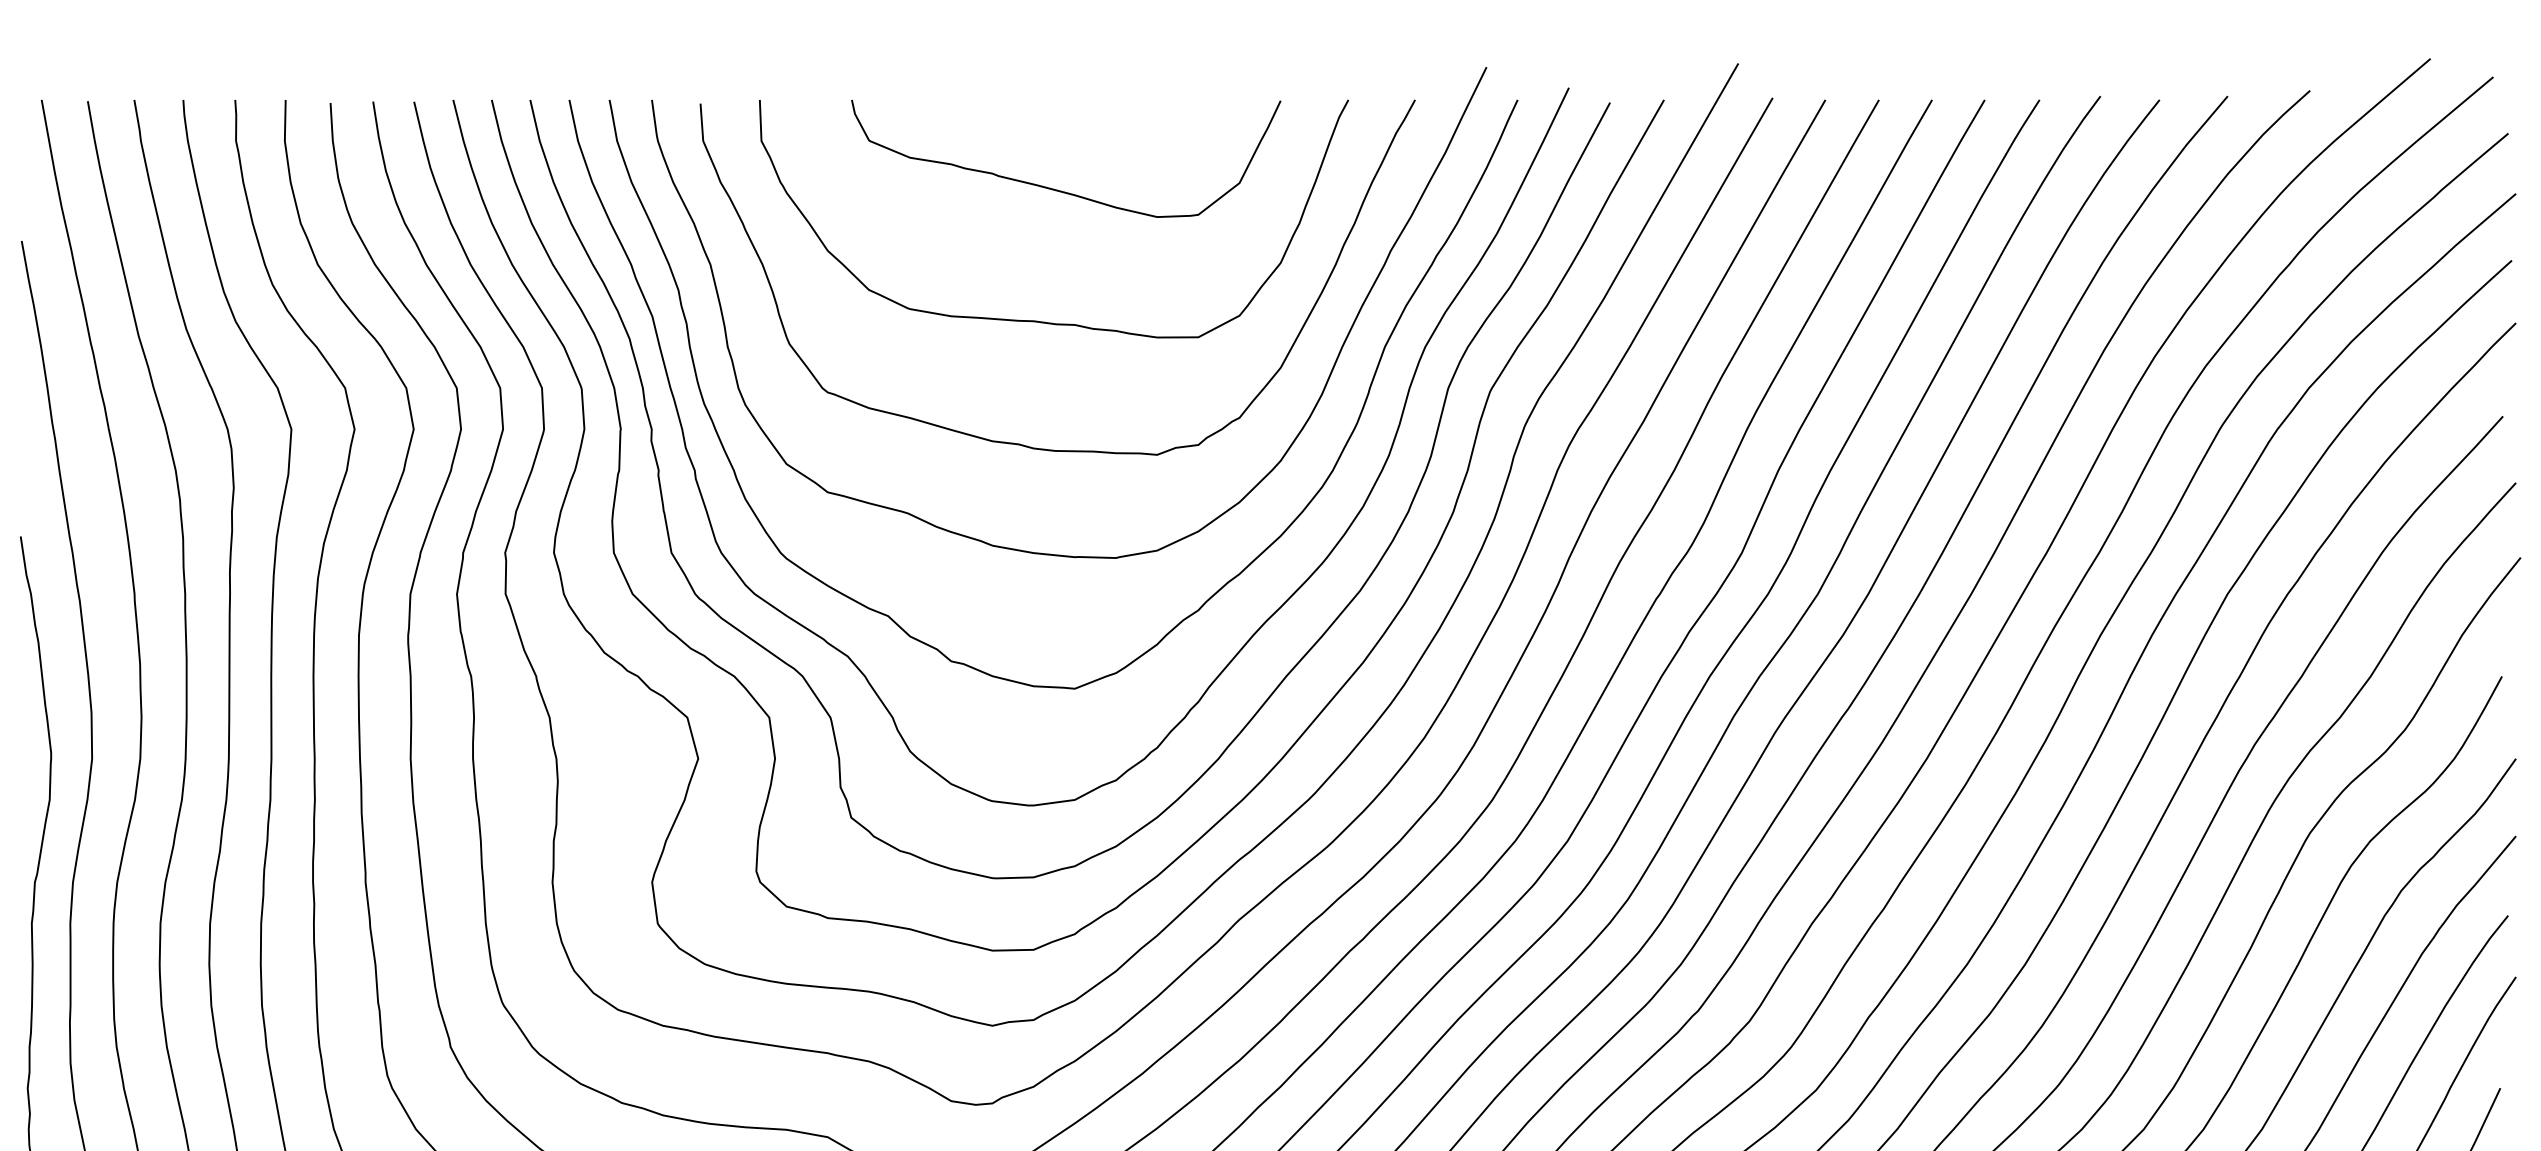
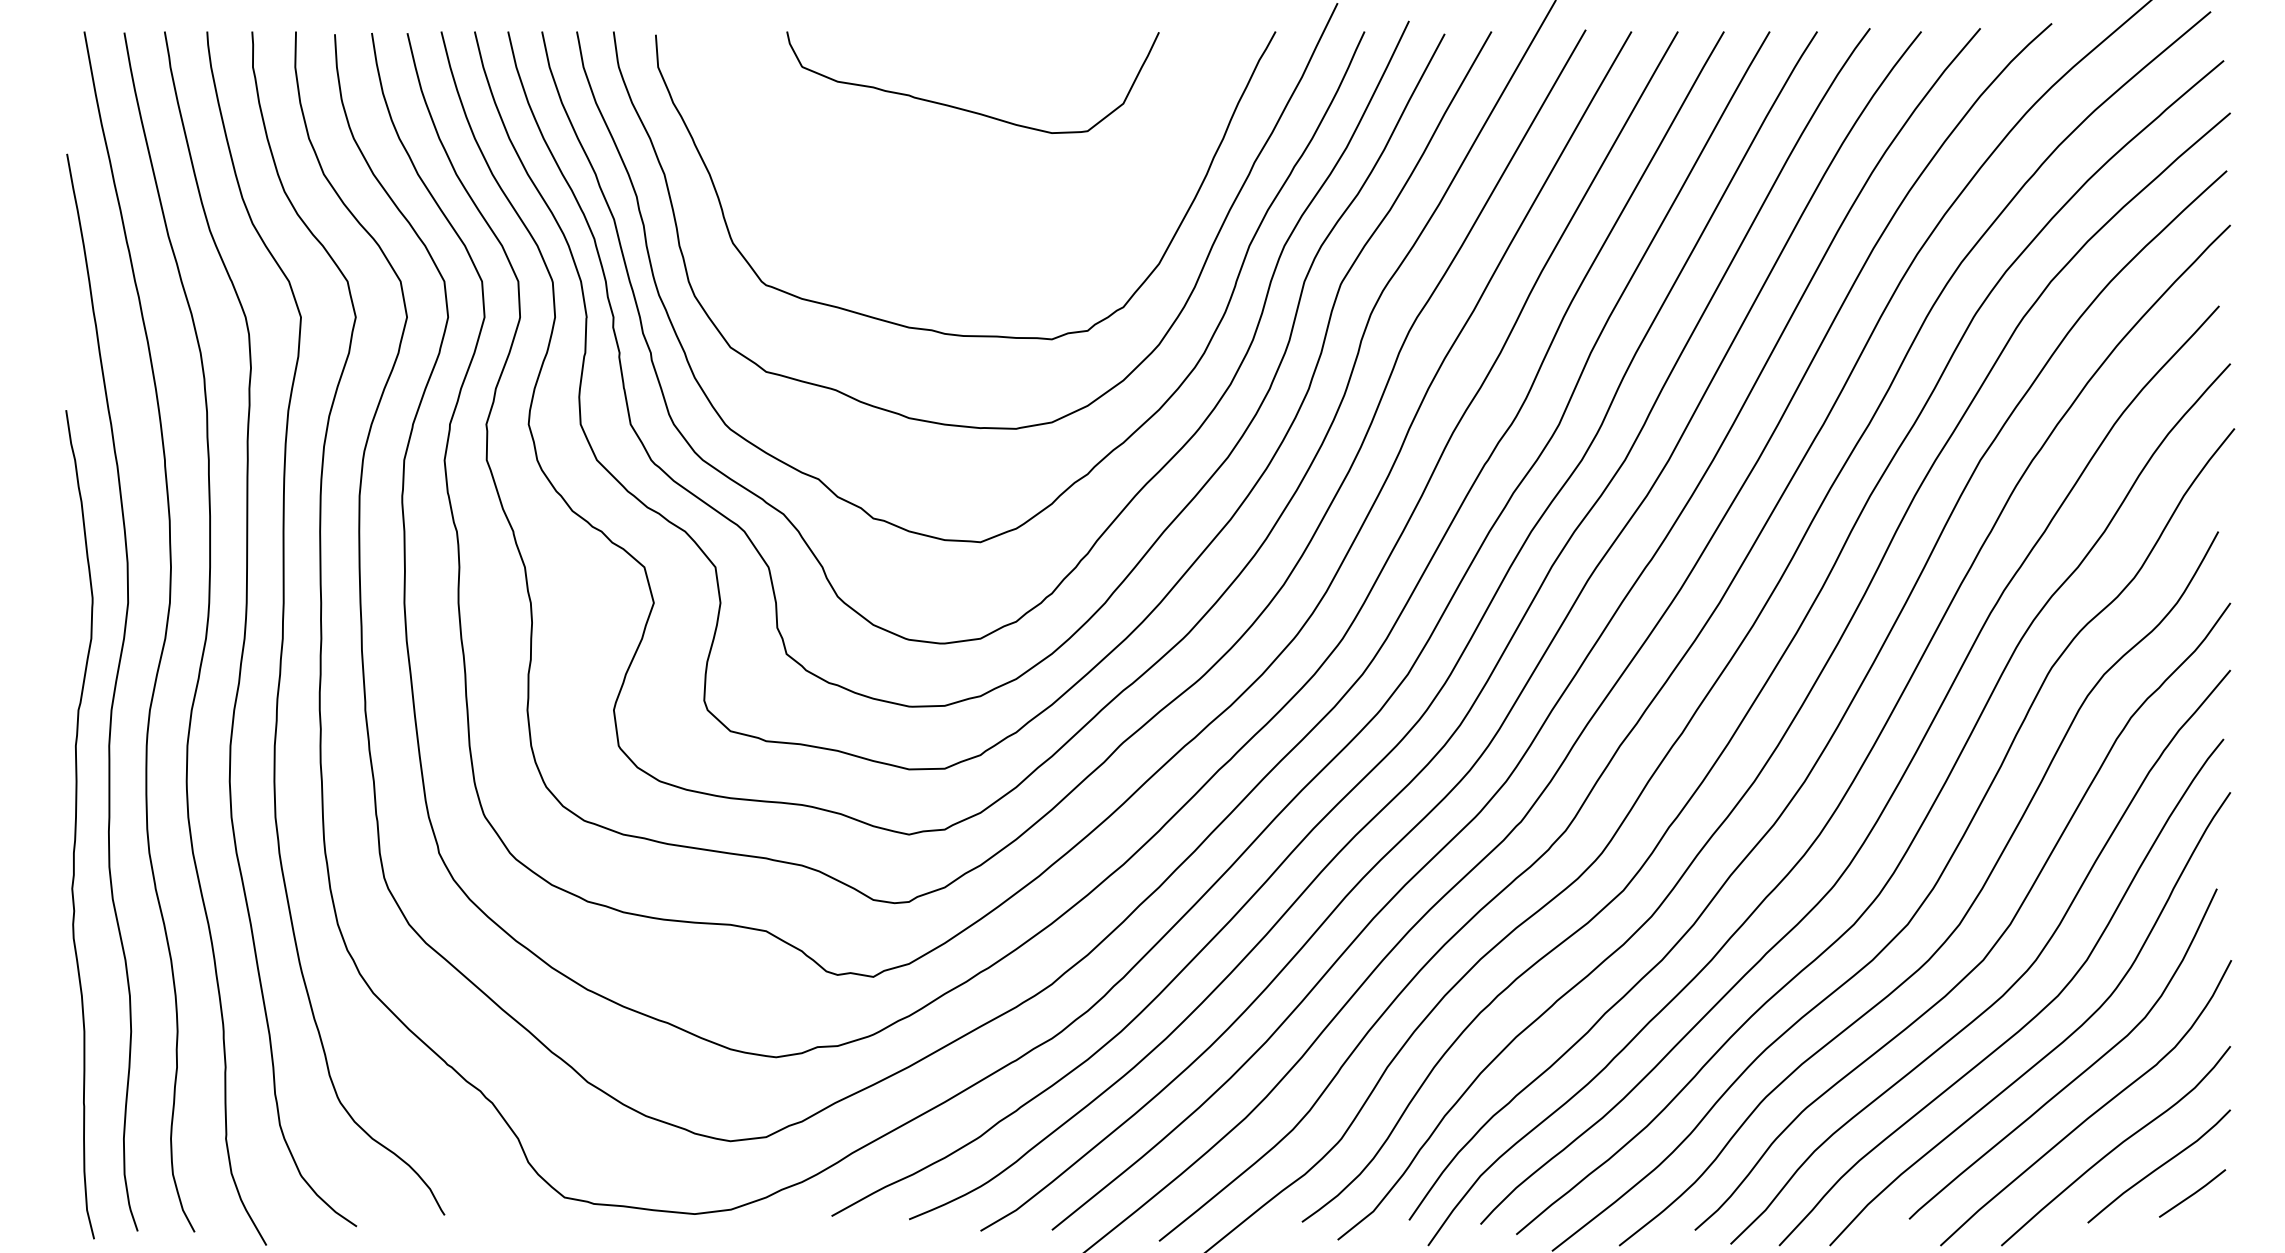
curve: (1044, 321) -> (954, 223), removed

